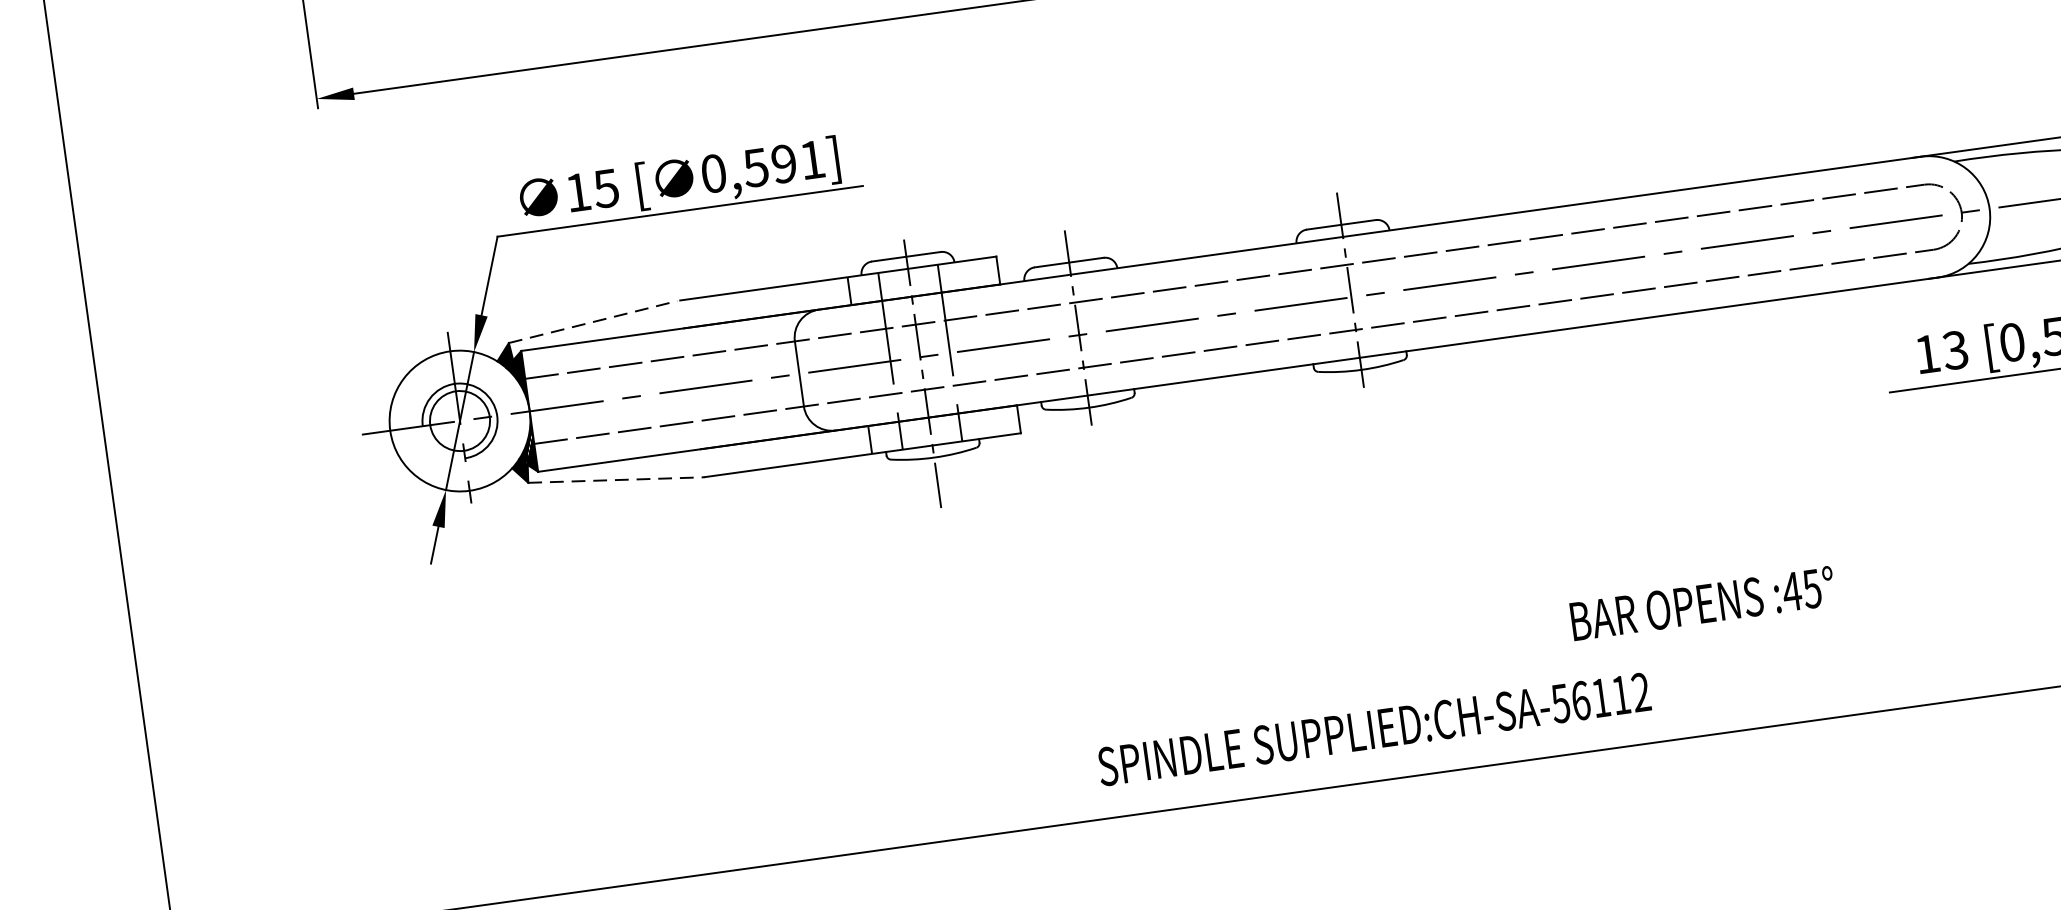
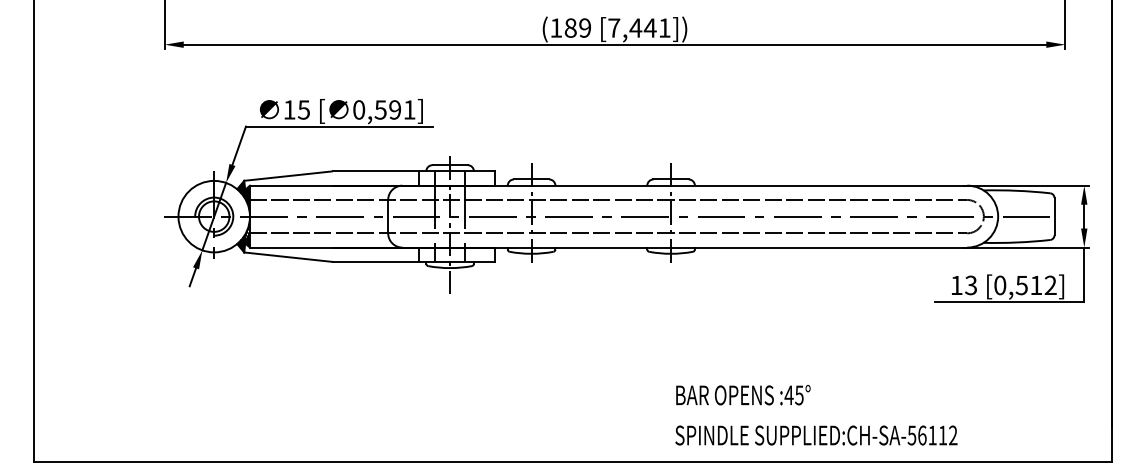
line: (594, 322) -> (288, 176), dashed -> solid
line: (615, 480) -> (288, 257), dashed -> solid
text: (1703, 604) -> (743, 395), moved
text: (1374, 729) -> (816, 435), moved

